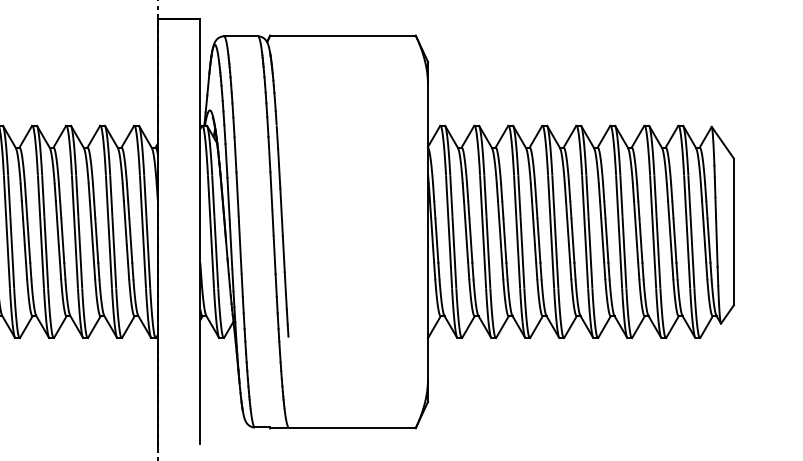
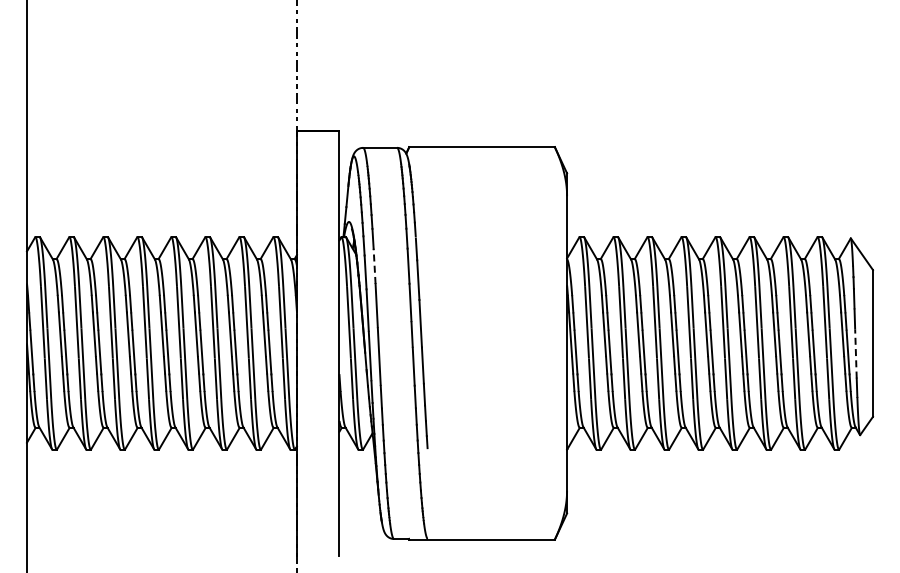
line: (235, 154) -> (374, 266), solid -> dashed
line: (716, 241) -> (855, 353), solid -> dashed

